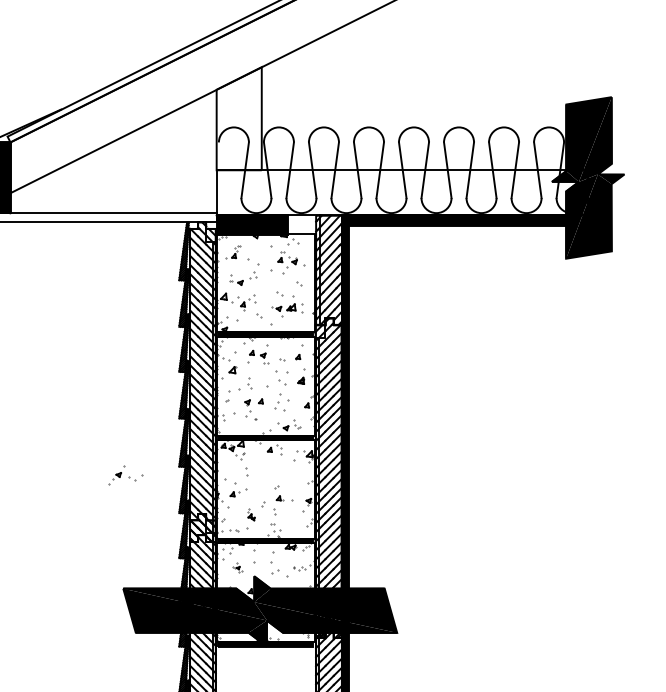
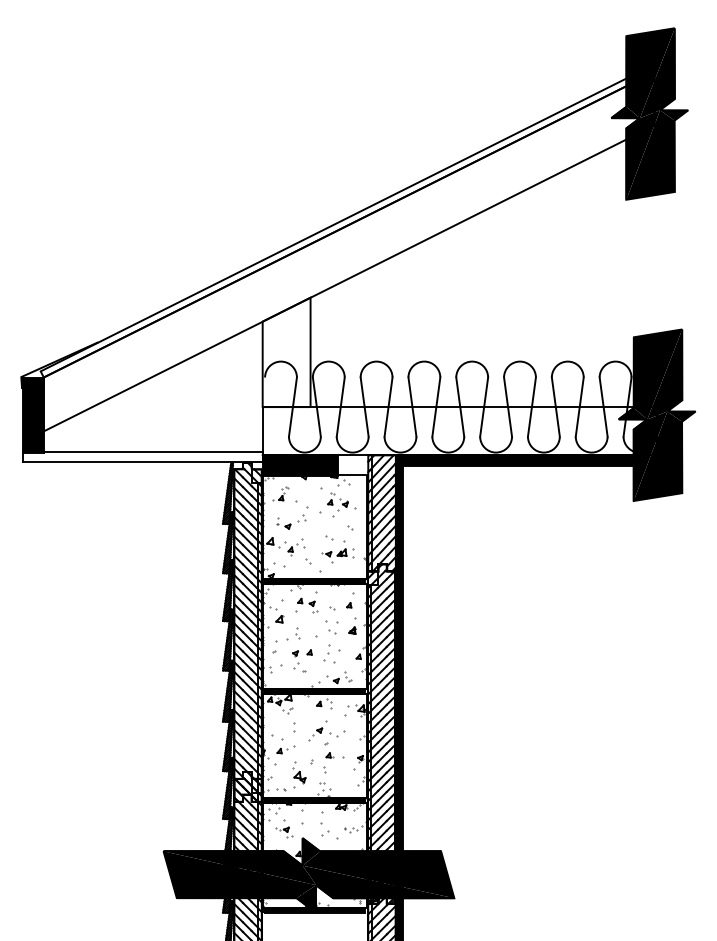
part: (125, 474) -> (326, 730), moved
part: (251, 514) -> (299, 772), size x1.67
part: (237, 567) -> (284, 828), size x1.67

